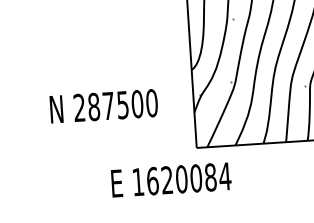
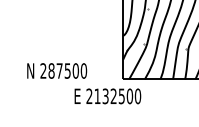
text: (104, 105) -> (57, 70), moved
text: (181, 179) -> (113, 96), 1620084 -> 2132500

